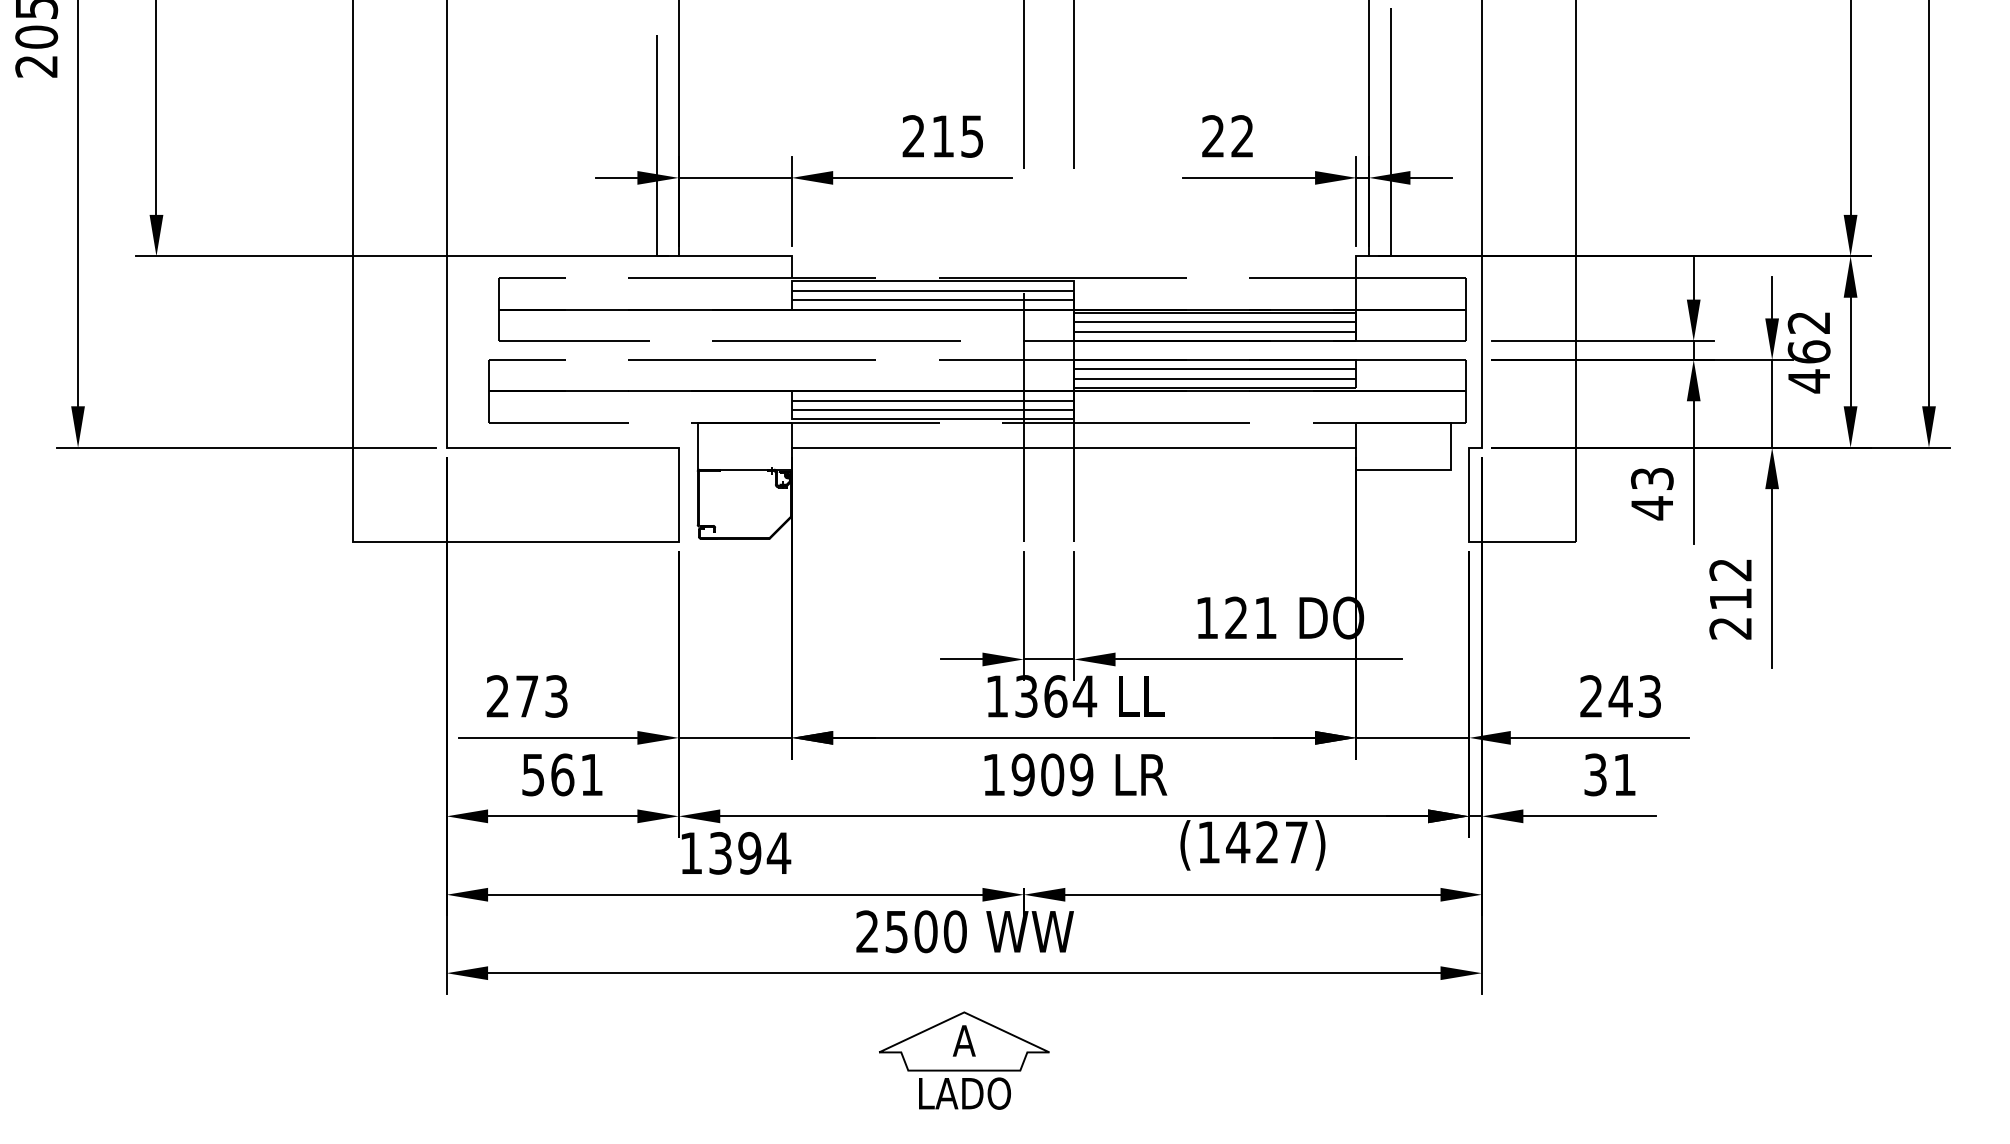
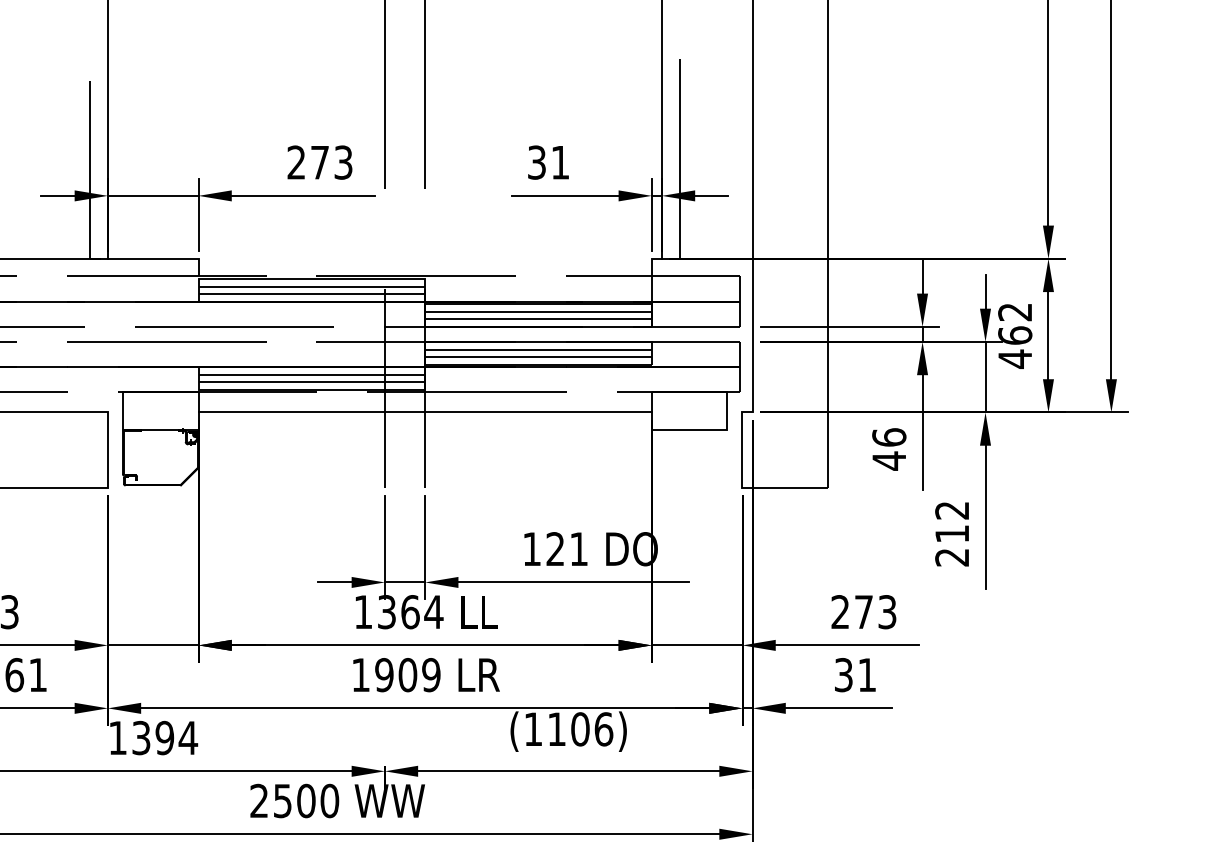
text: (957, 136) -> (331, 162), 215 -> 273
text: (1227, 136) -> (548, 162), 22 -> 31
text: (1651, 478) -> (888, 437), 43 -> 46
text: (1620, 696) -> (863, 612), 243 -> 273
text: (1267, 842) -> (580, 729), (1427) -> (1106)

